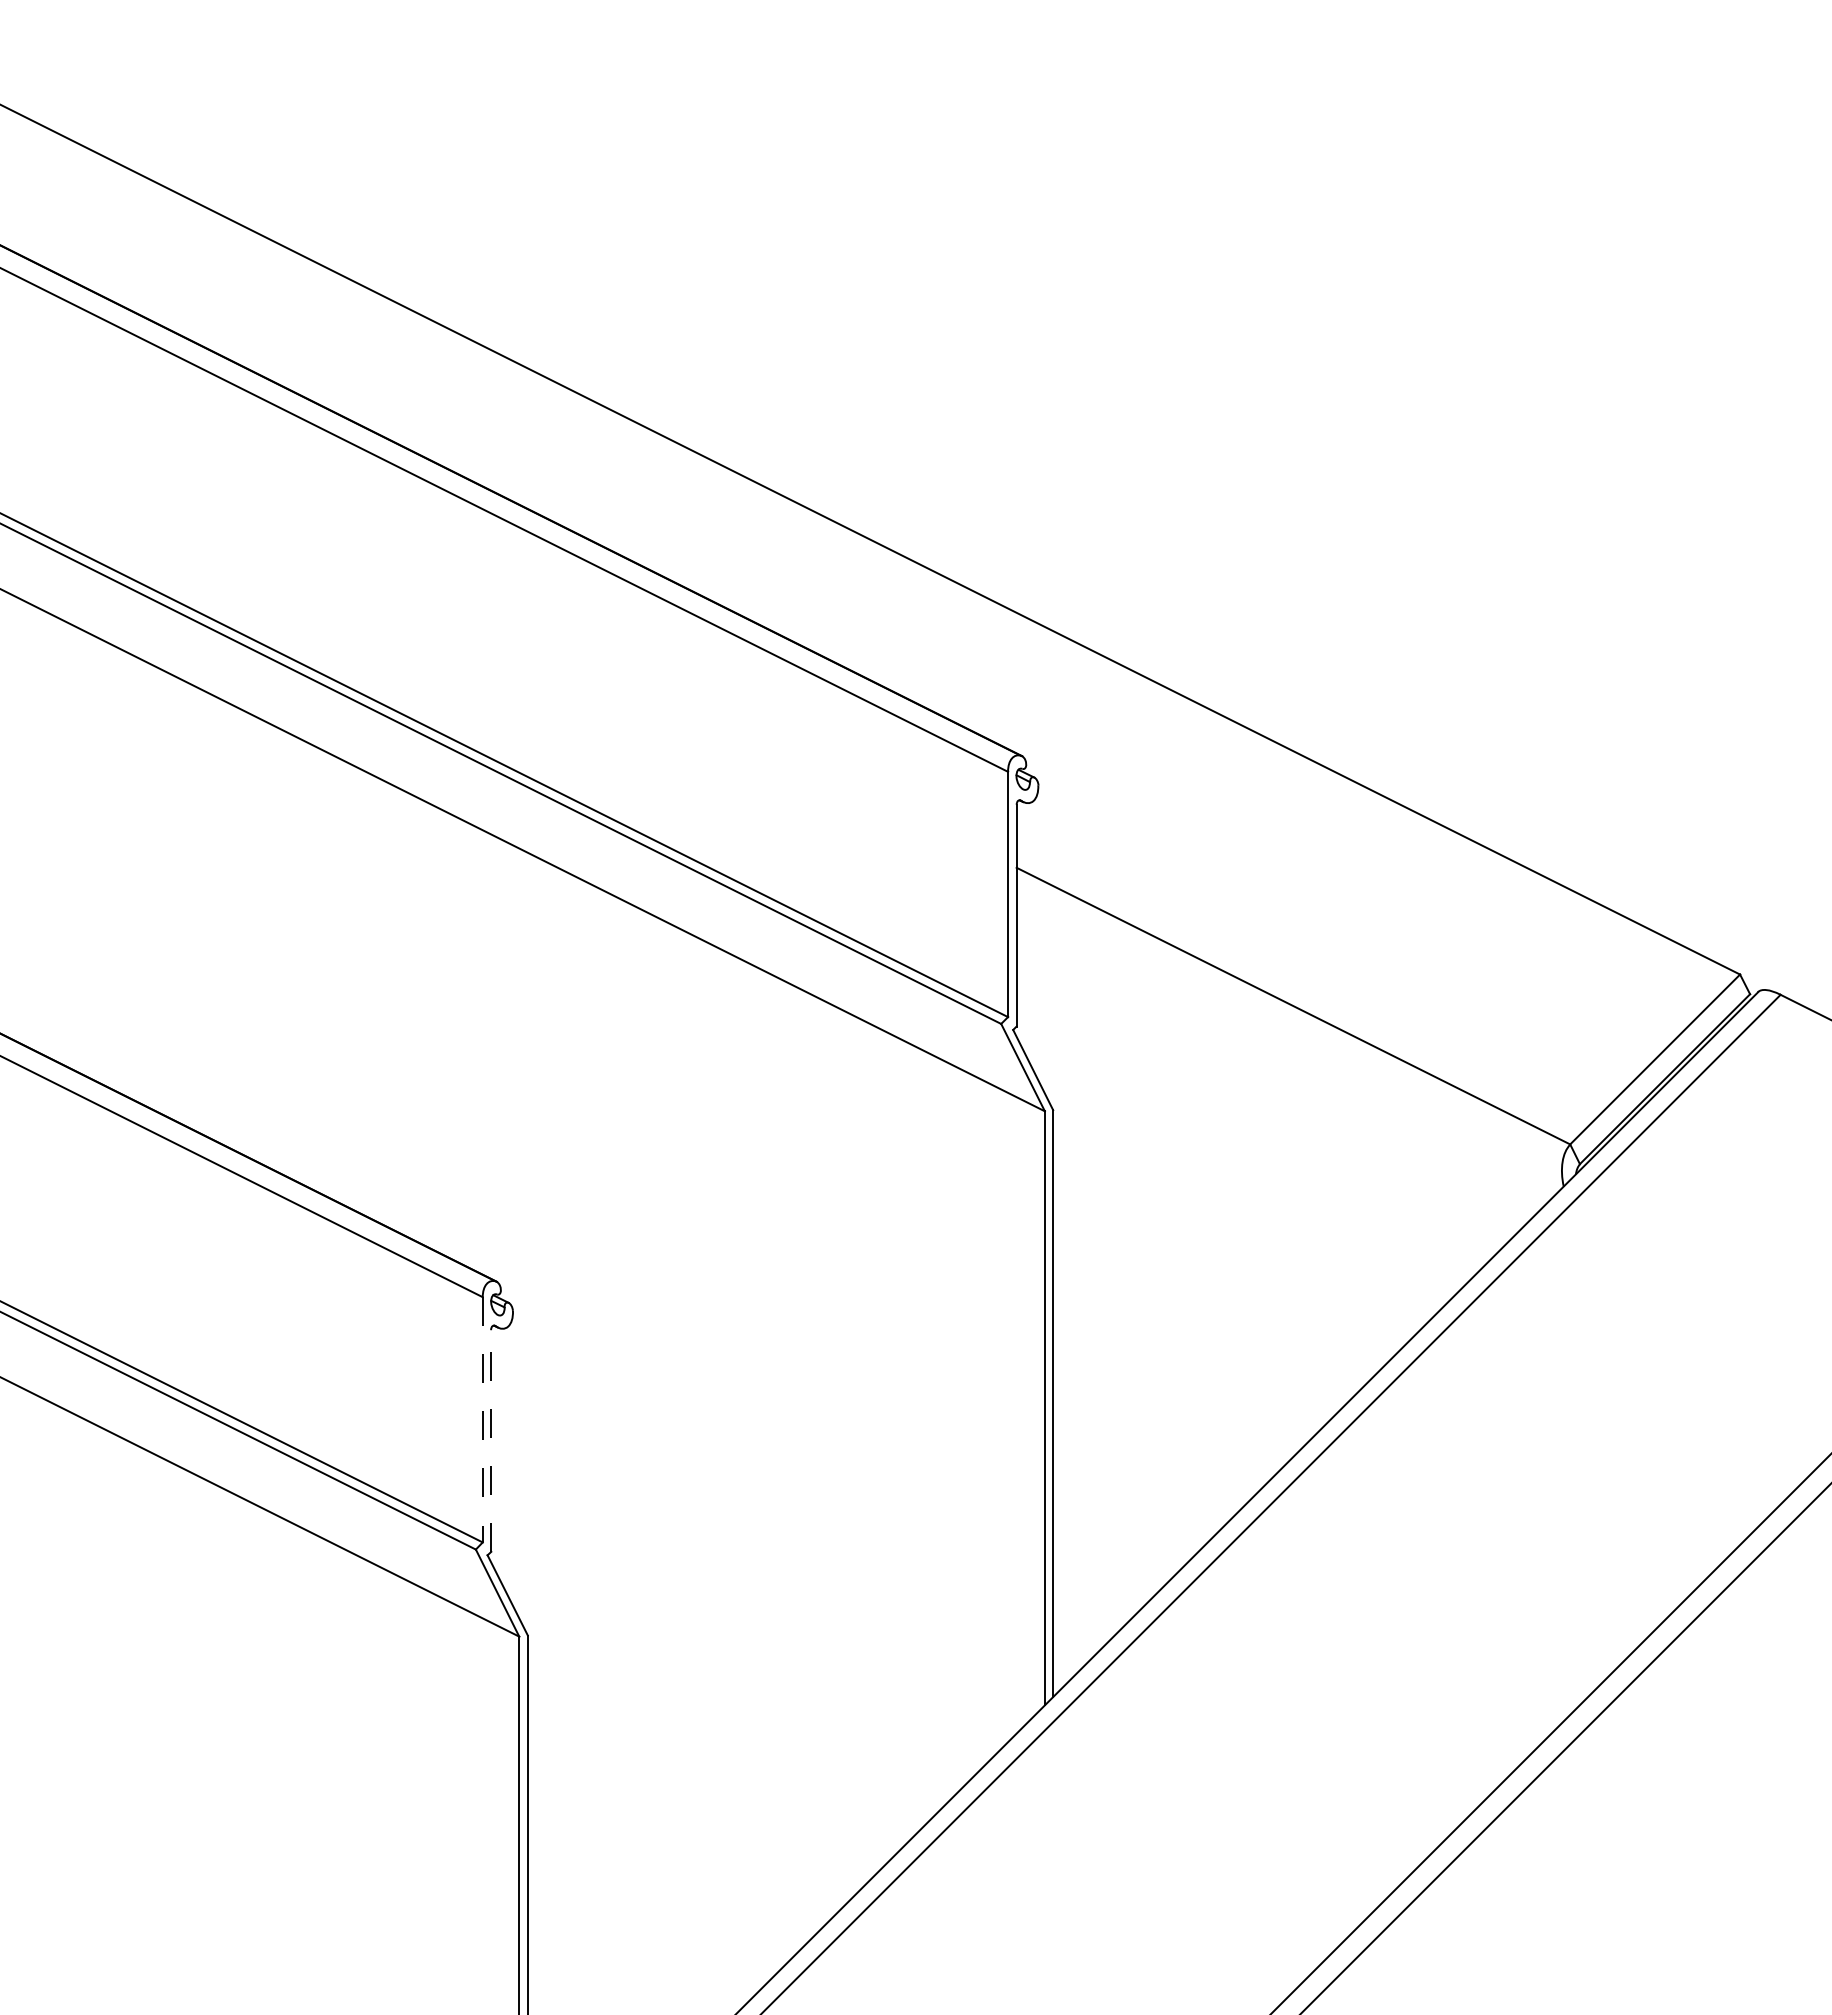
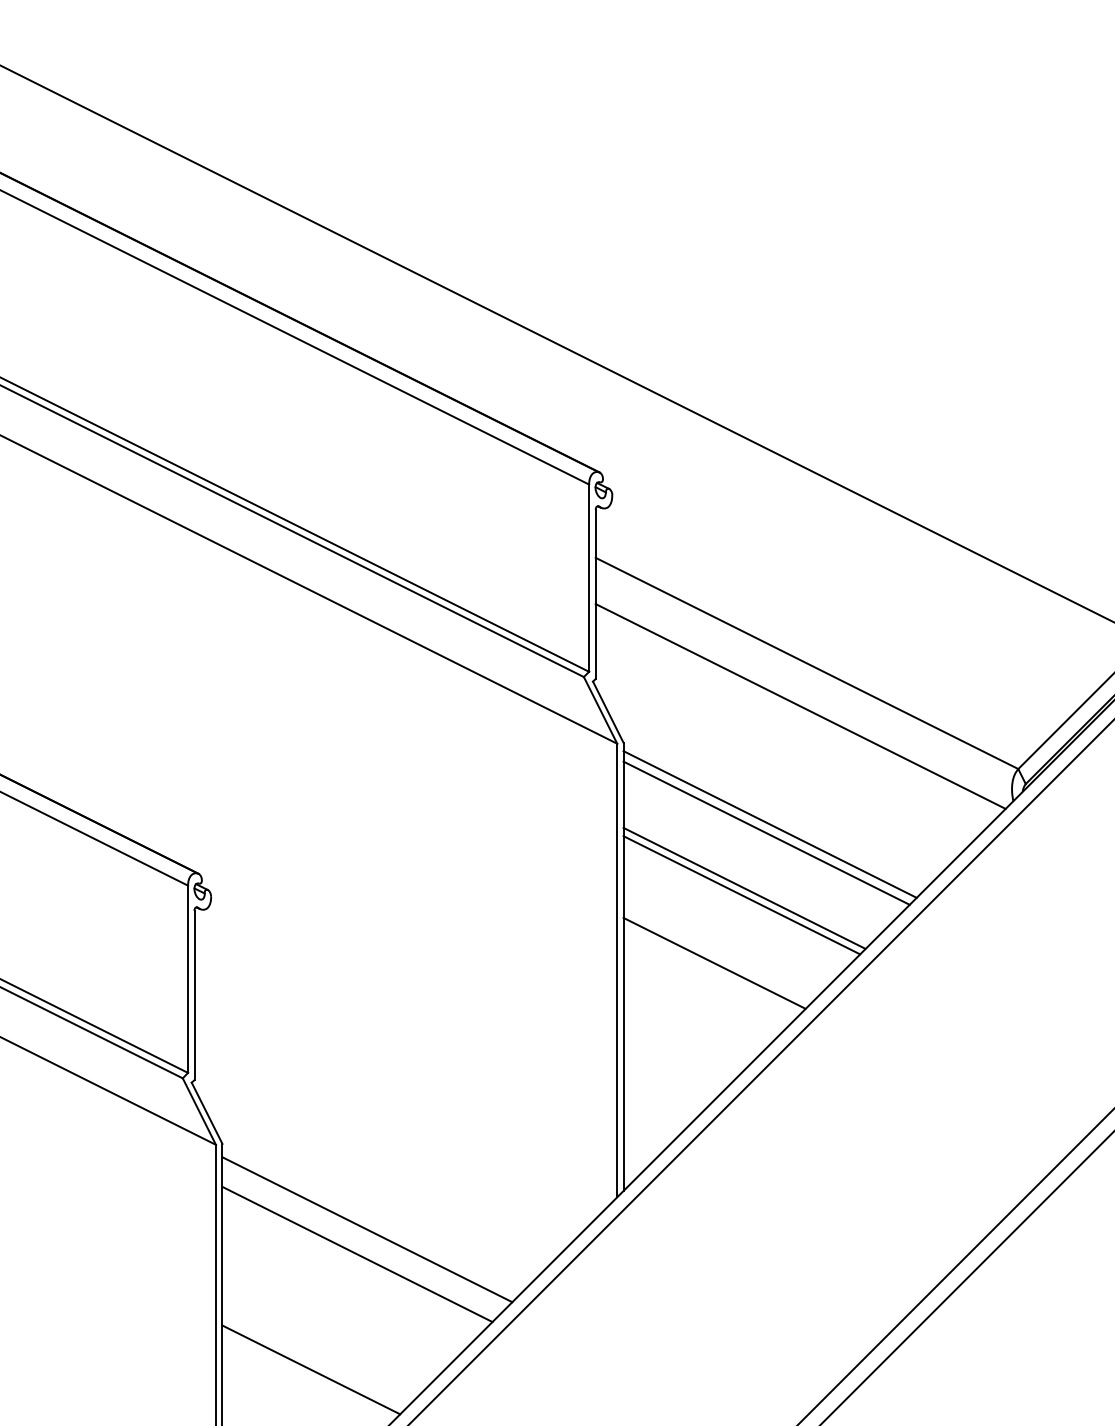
line: (1284, 1062) -> (800, 706), added
line: (1245, 1217) -> (770, 824), added
line: (1240, 1228) -> (766, 833), added
line: (1211, 1300) -> (744, 888), added
line: (1207, 1309) -> (741, 895), added
line: (1172, 1398) -> (714, 963), added
line: (482, 1419) -> (187, 979), dashed -> solid
line: (491, 1441) -> (194, 995), dashed -> solid
line: (717, 1747) -> (367, 1229), added
line: (704, 1779) -> (357, 1253), added
line: (643, 1931) -> (310, 1369), added

